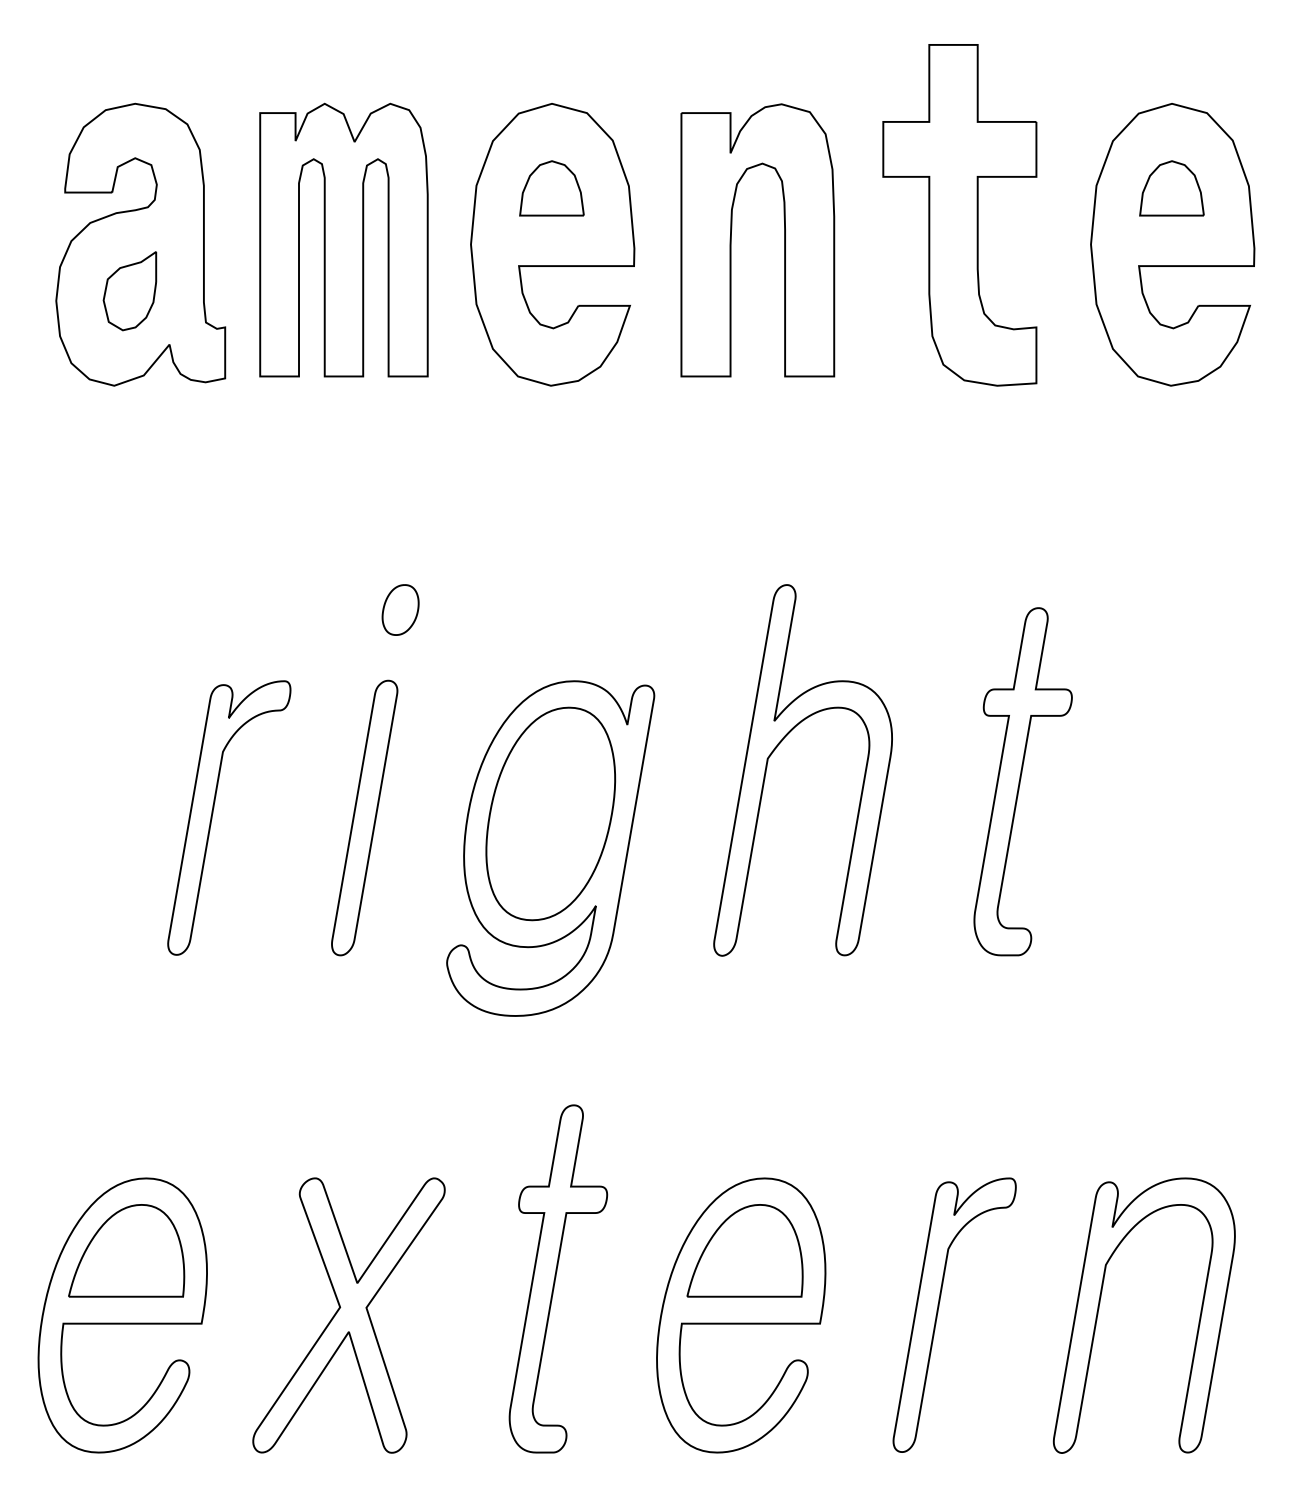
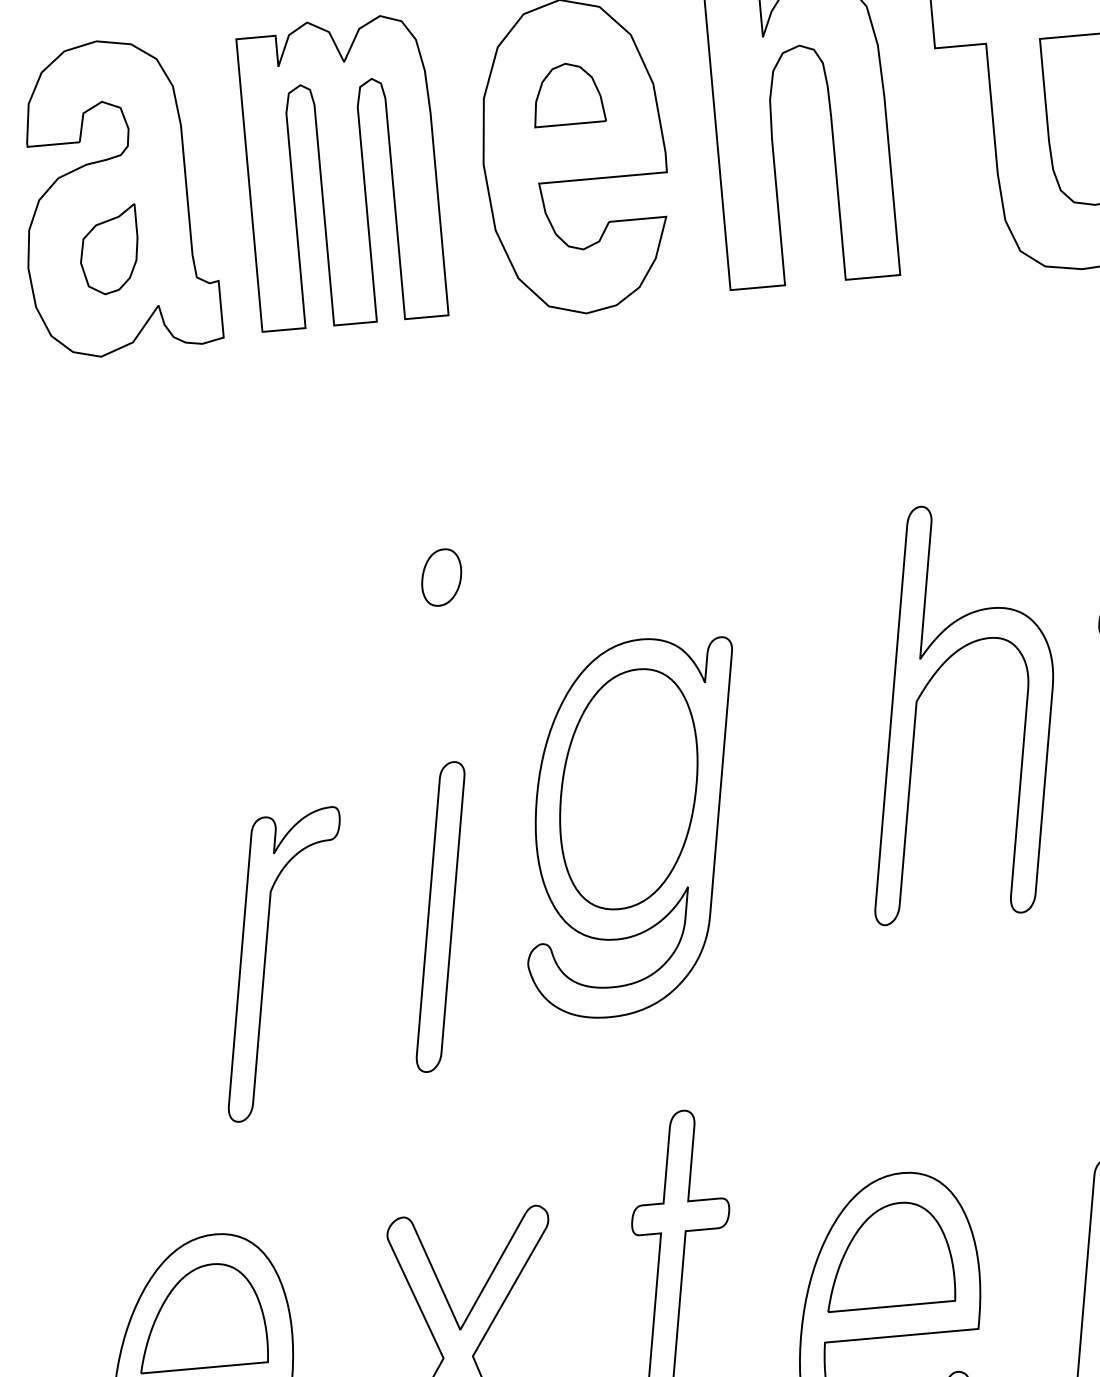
part: (774, 751) -> (923, 693), moved
part: (213, 813) -> (266, 961), moved
part: (364, 817) -> (440, 916), moved

